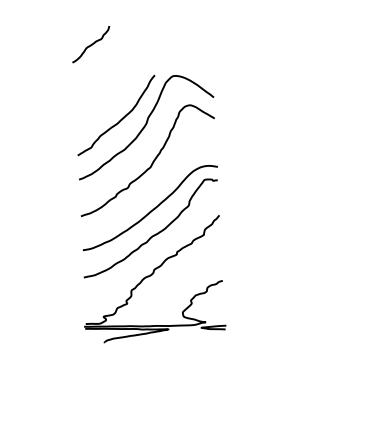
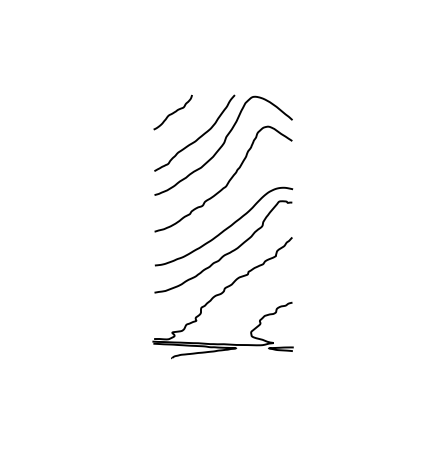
curve: (90, 44) -> (172, 112), moved

